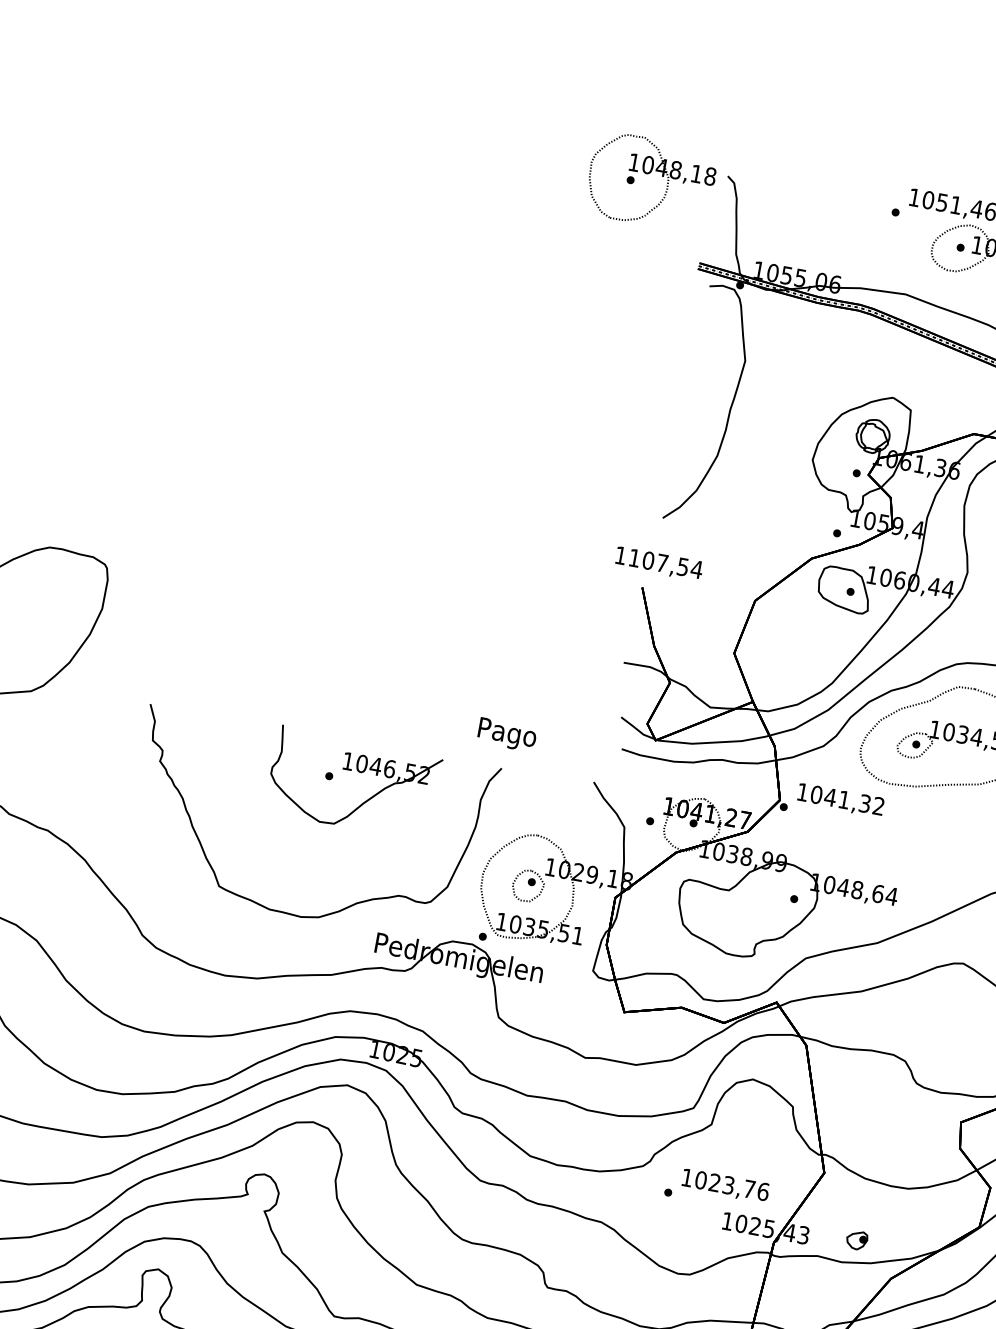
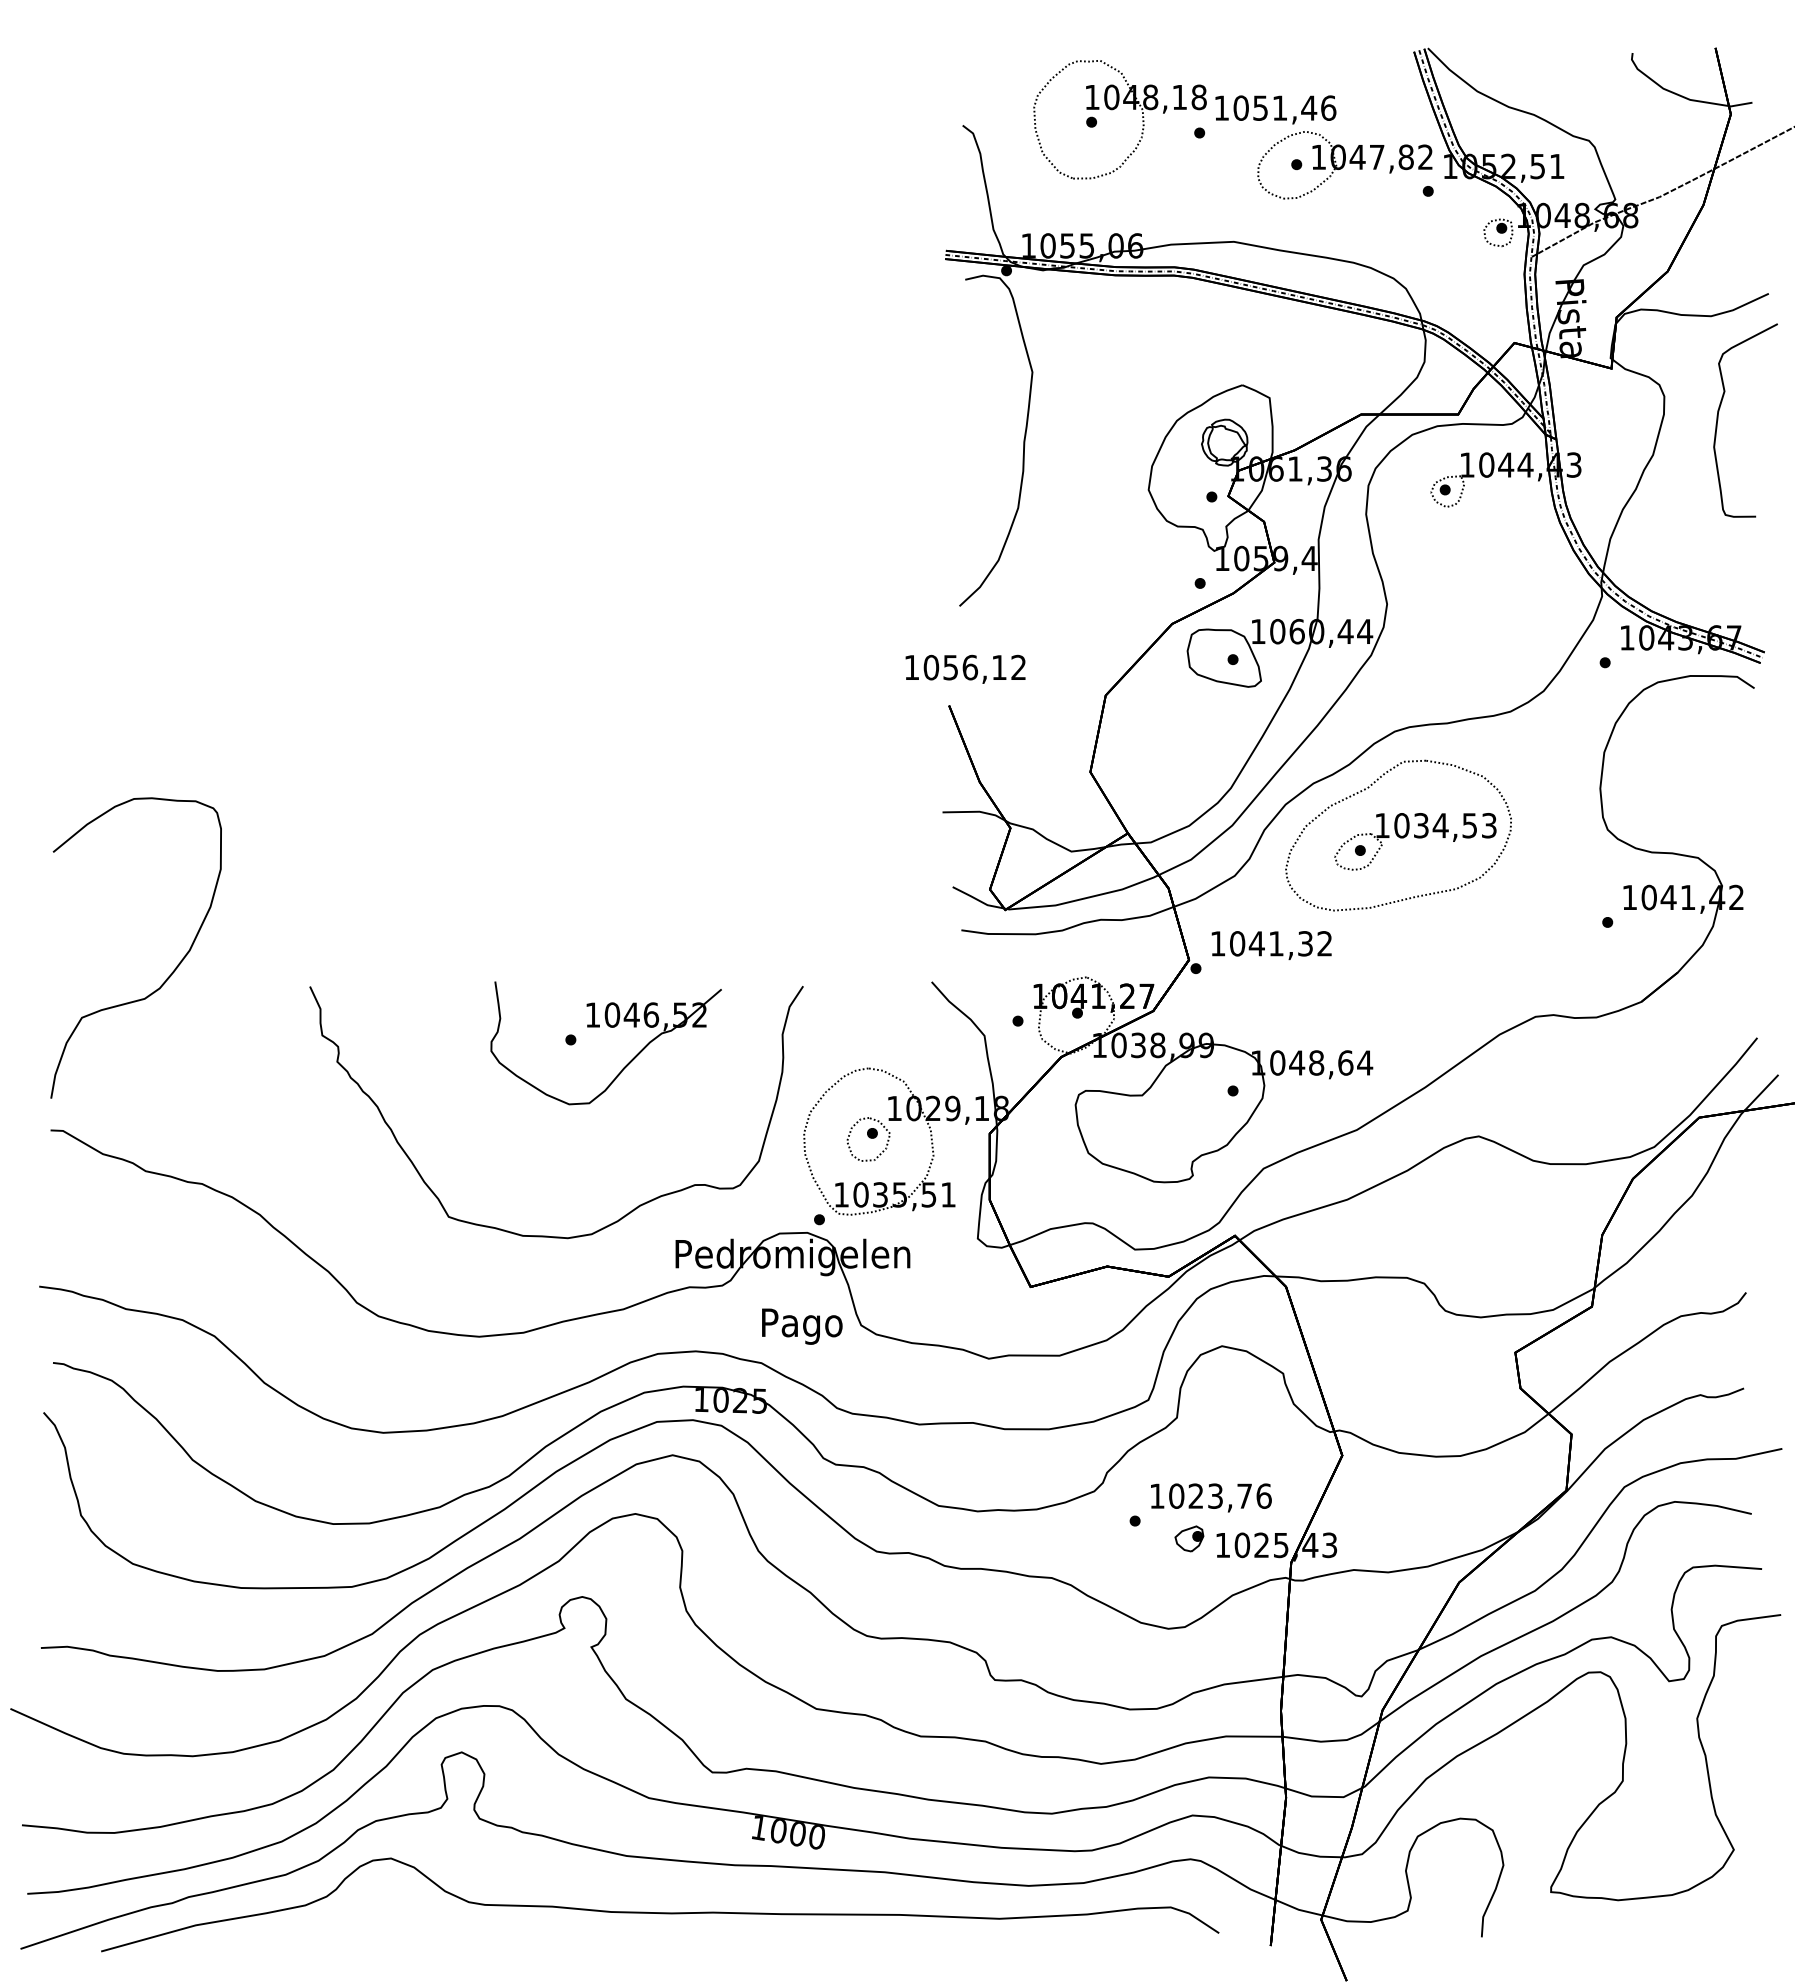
part: (648, 174) -> (1114, 109), moved
text: (665, 563) -> (974, 667), 1107,54 -> 1056,12
text: (507, 734) -> (802, 1326), moved
part: (857, 1240) -> (1189, 1538), moved

